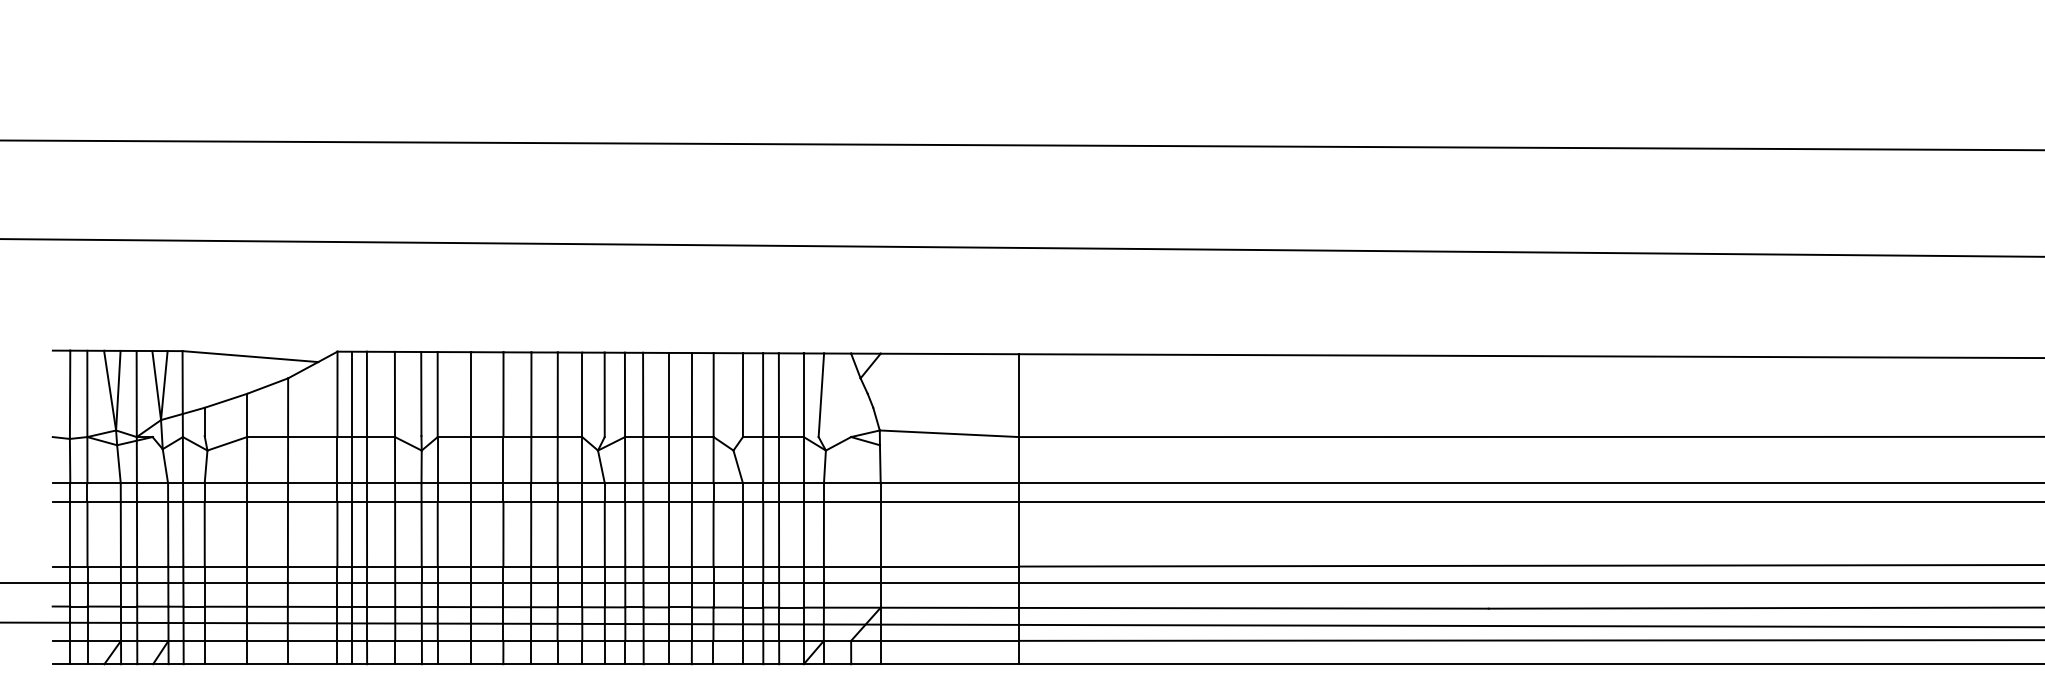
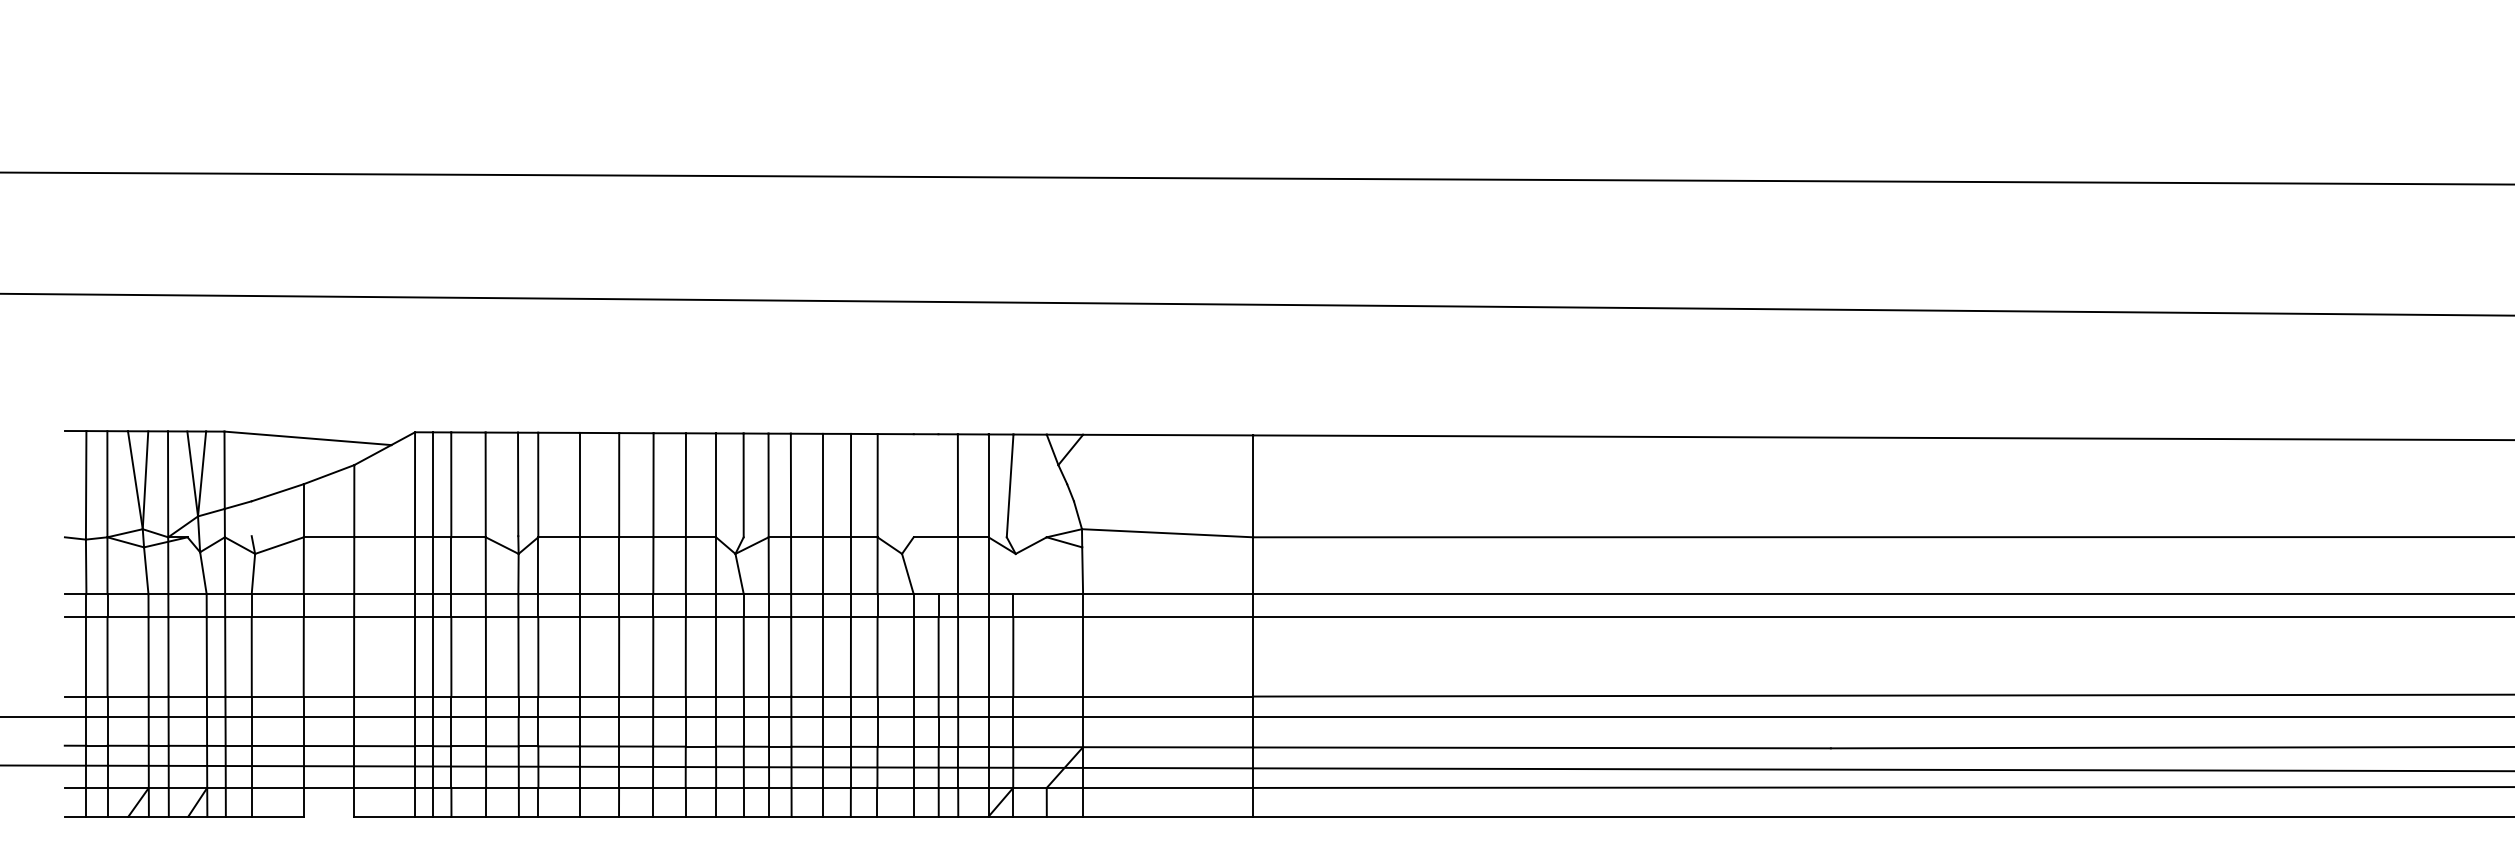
line: (742, 394) -> (913, 485), removed
line: (763, 418) -> (938, 514), removed
line: (204, 421) -> (251, 518), removed
line: (824, 466) -> (1014, 573), removed
line: (267, 664) -> (328, 816), removed

